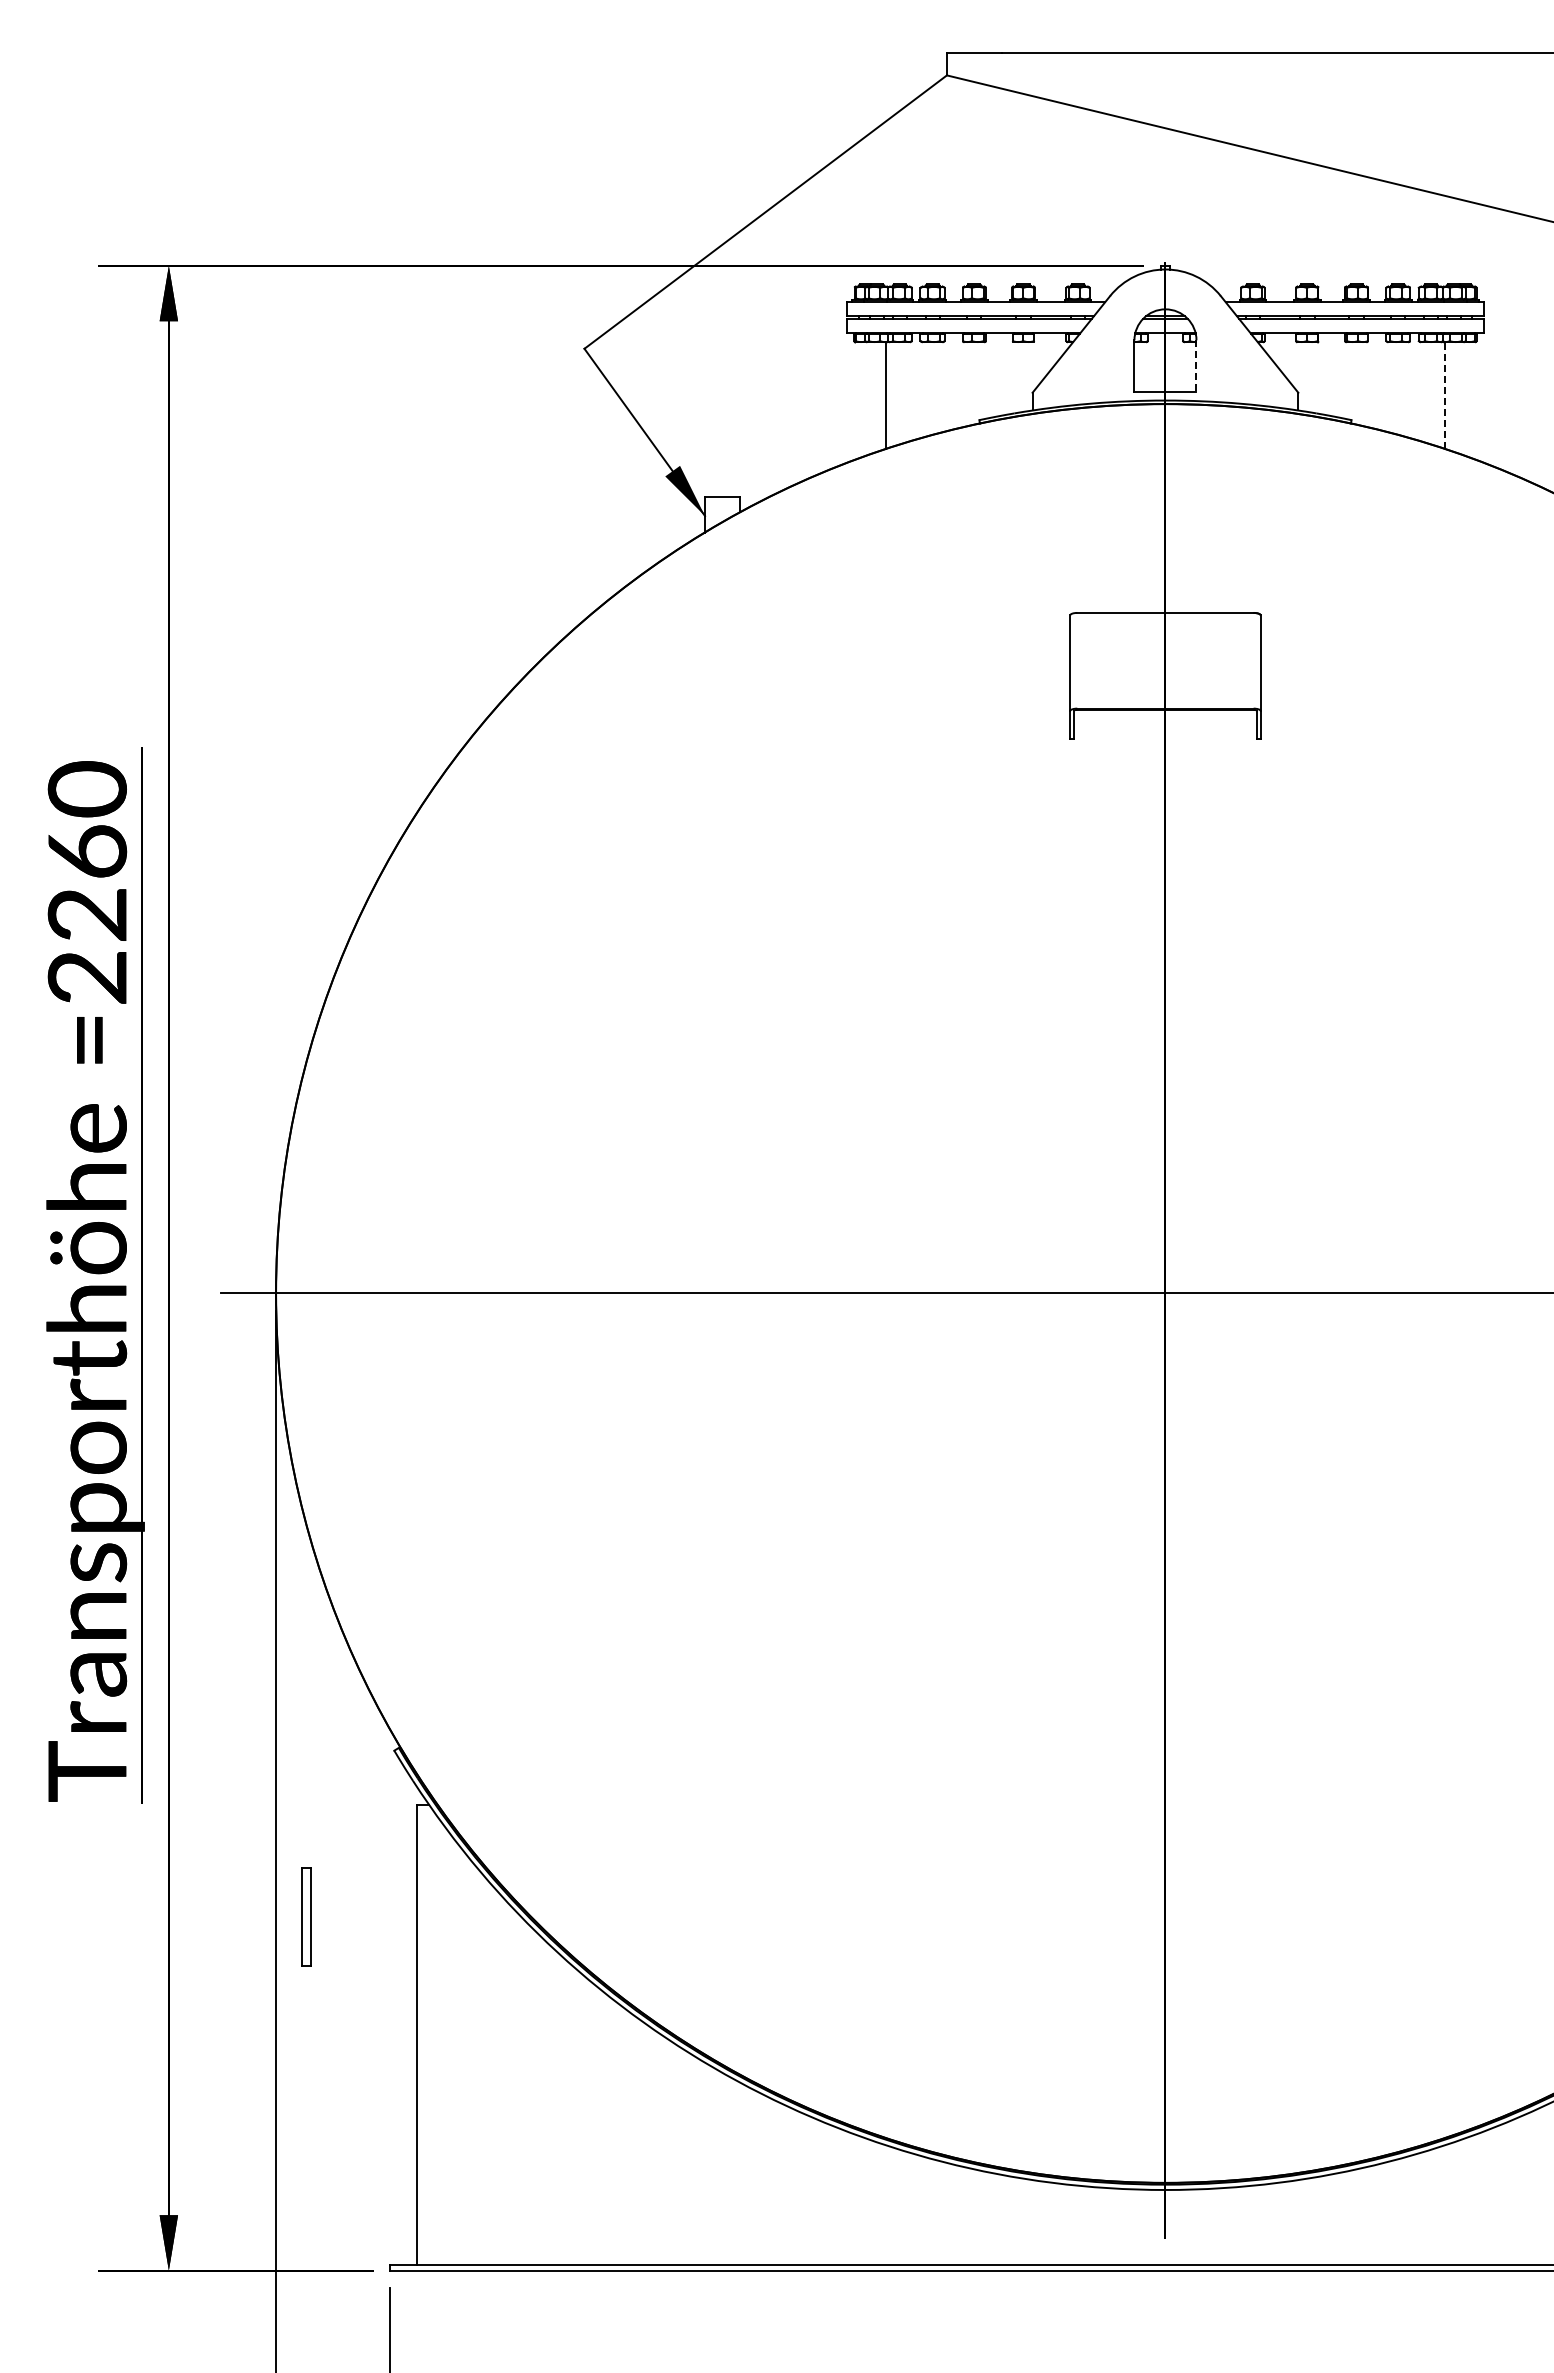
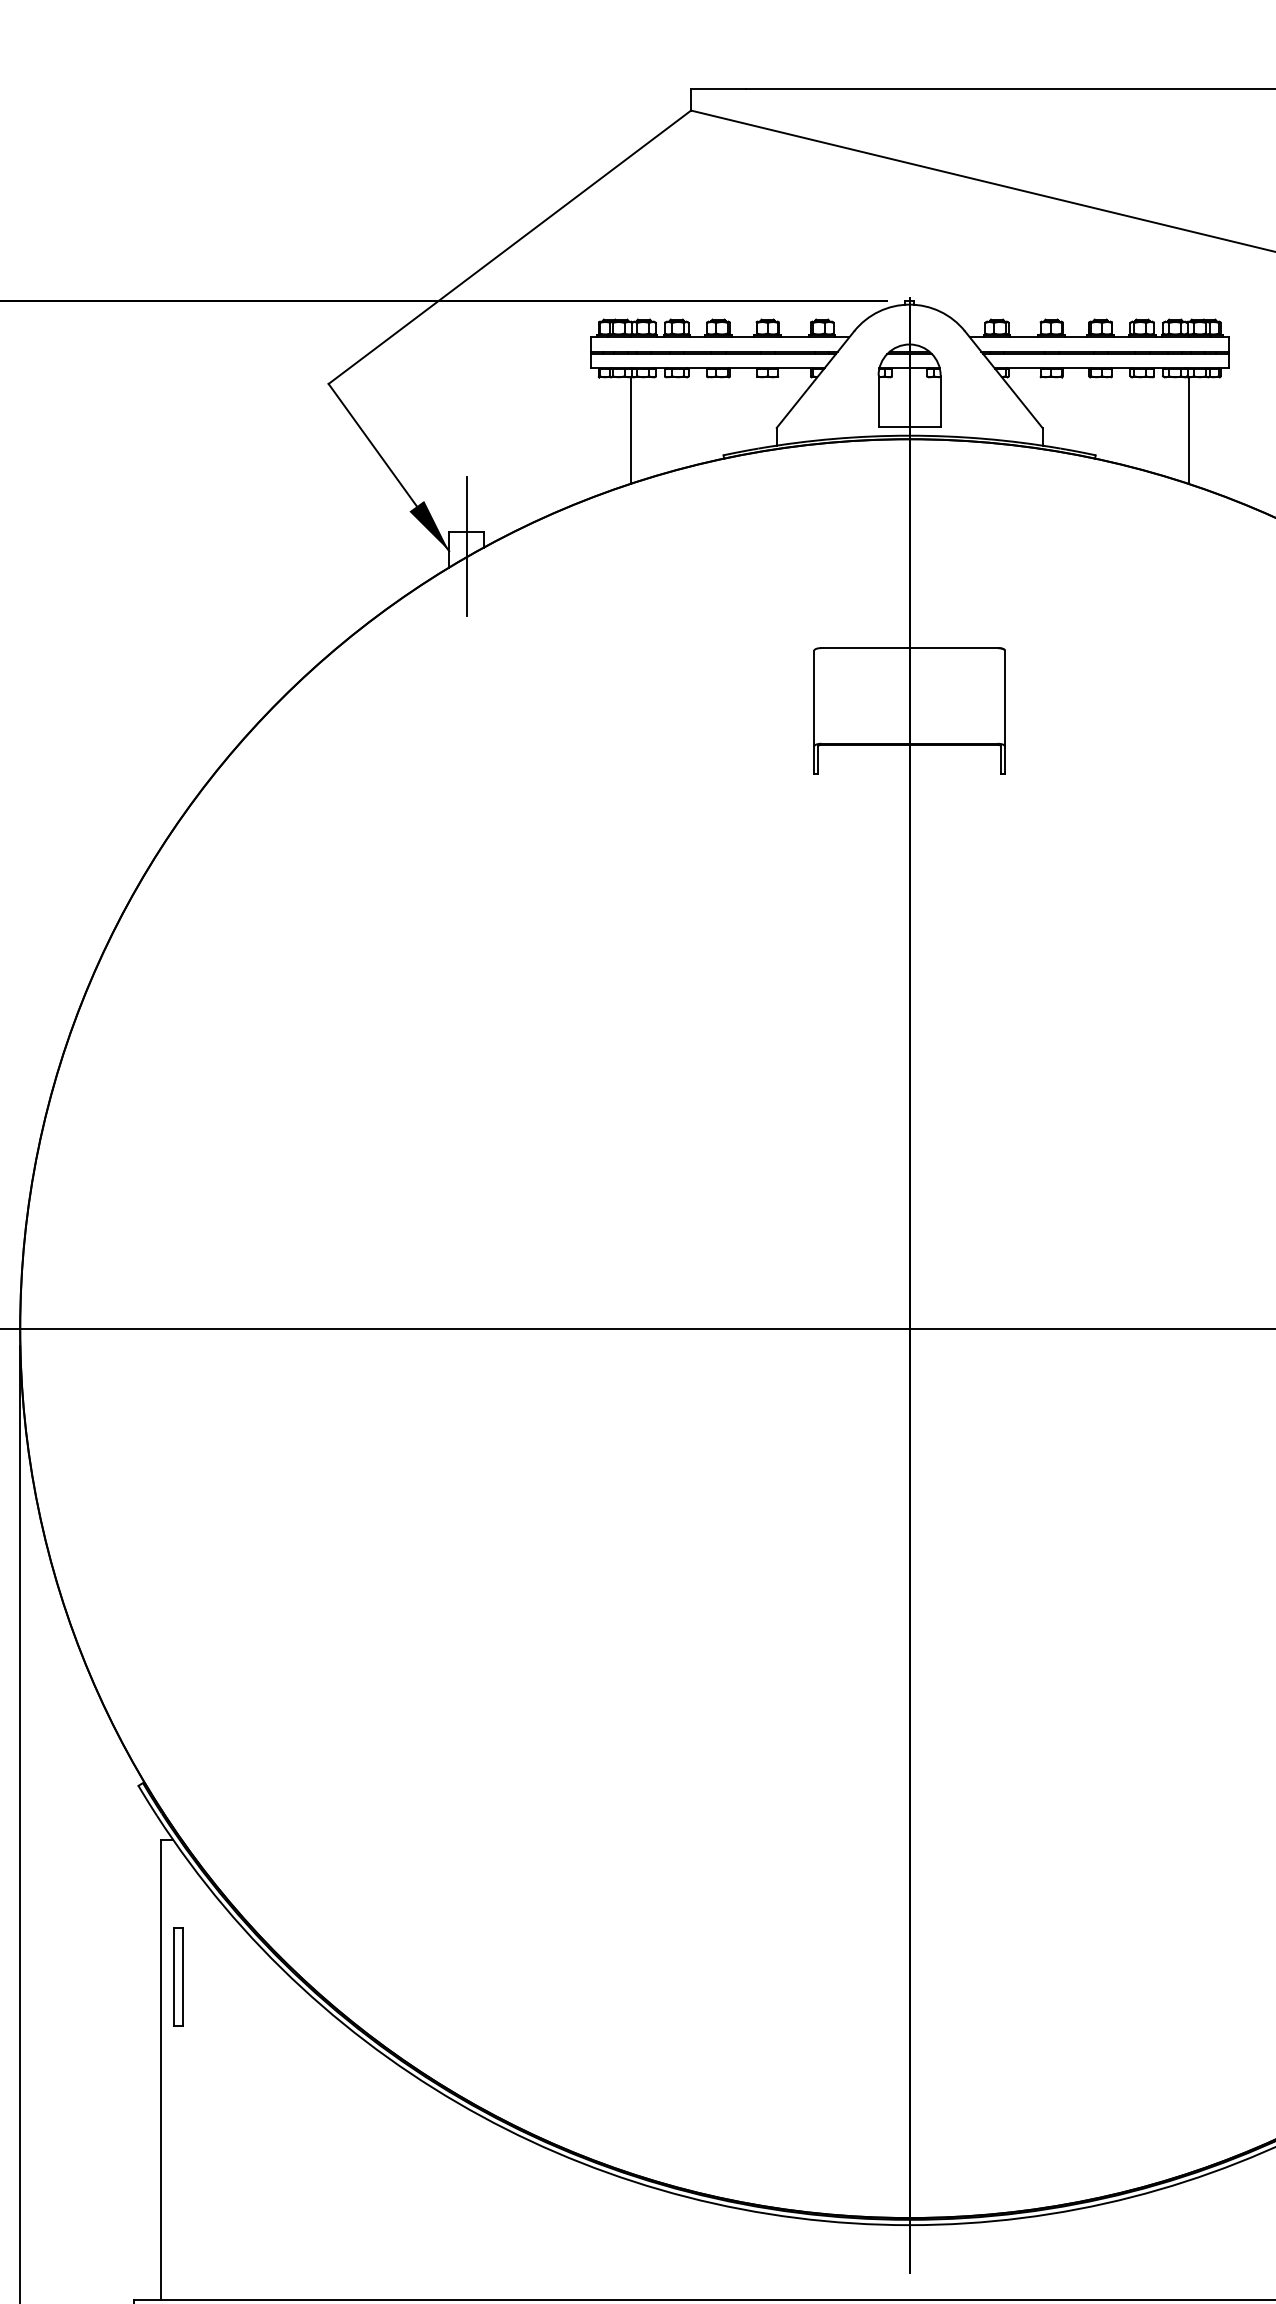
line: (1196, 366) -> (940, 401), dashed -> solid
line: (1444, 395) -> (1188, 430), dashed -> solid
line: (722, 510) -> (466, 545), added
part: (306, 1916) -> (178, 1976), moved

